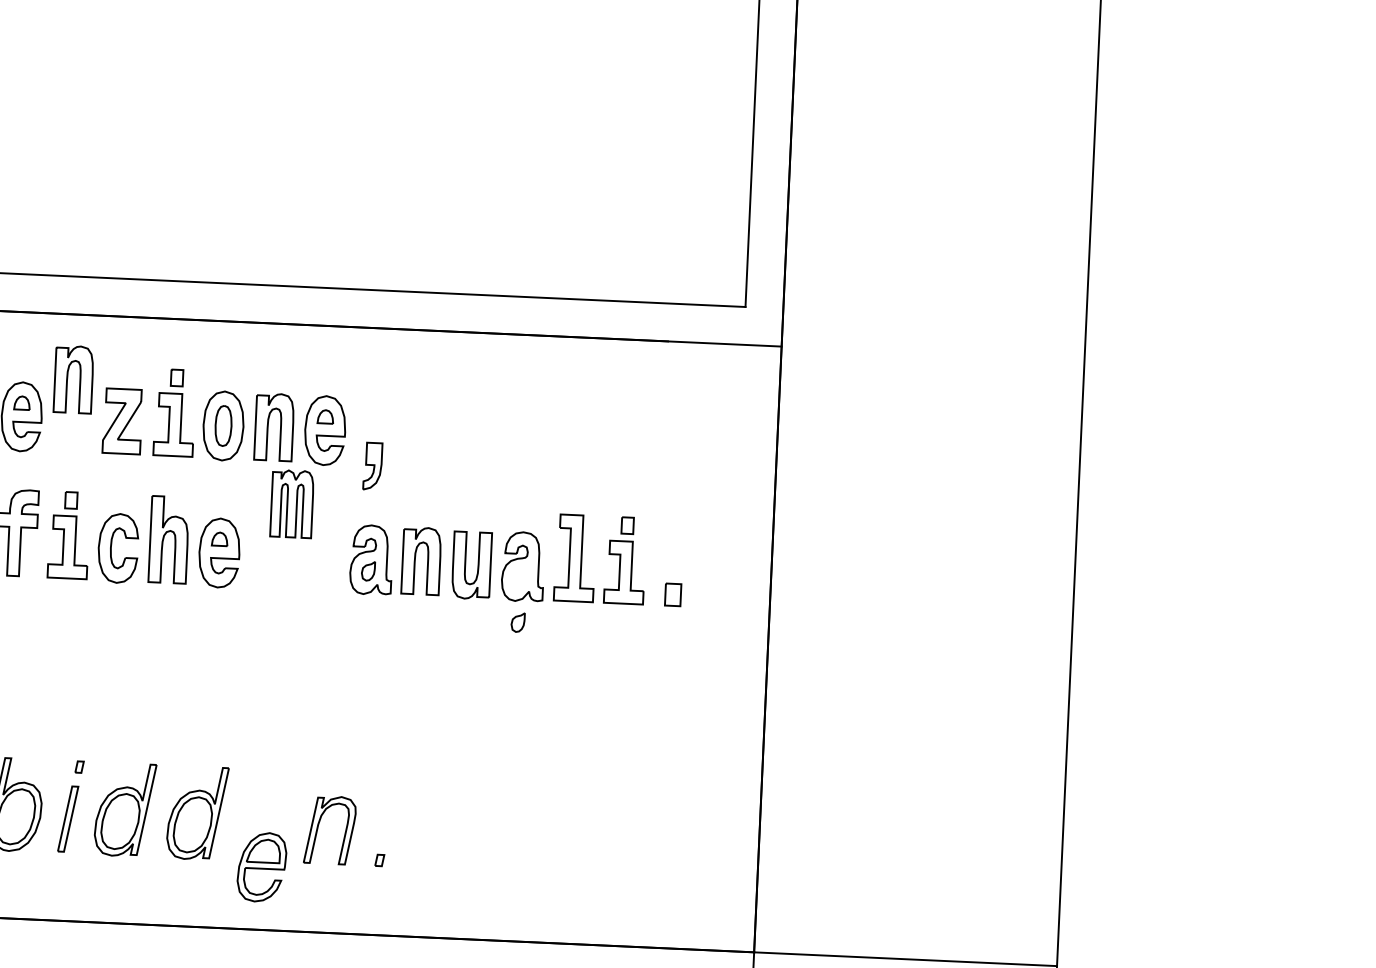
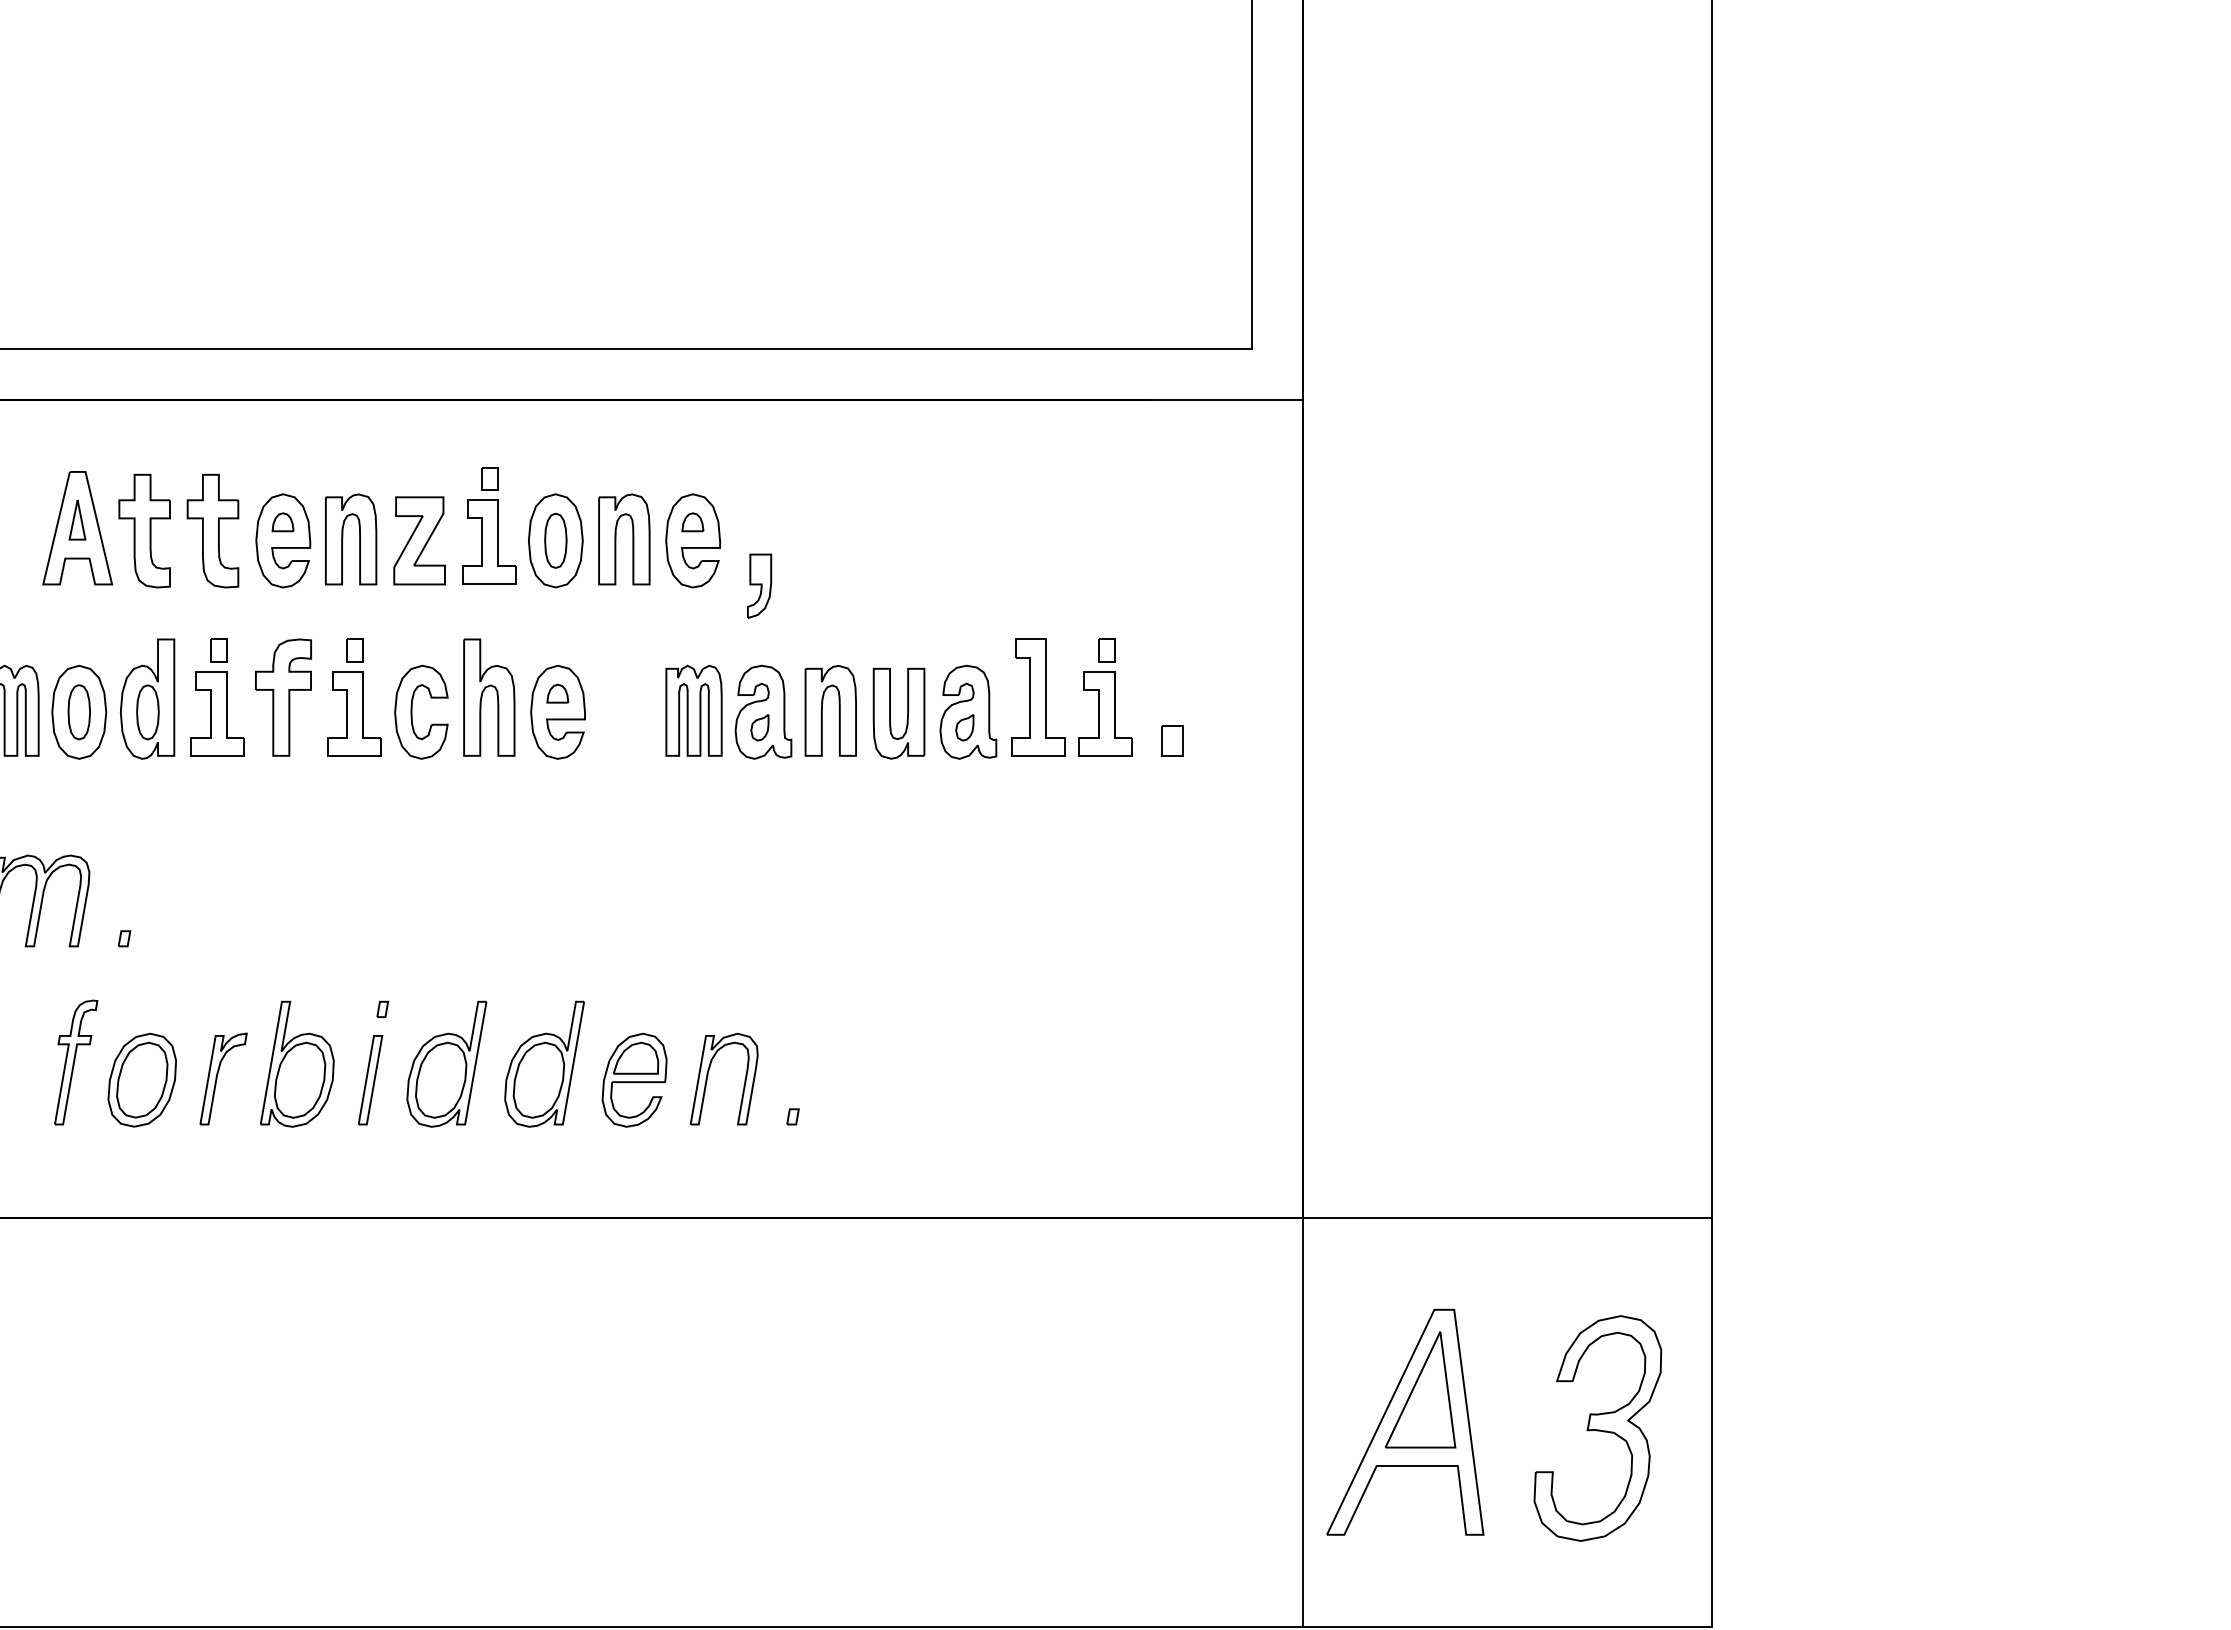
part: (68, 379) -> (343, 539), moved
part: (291, 503) -> (693, 710), moved
part: (517, 622) -> (964, 727), moved
part: (261, 866) -> (634, 1079), moved

